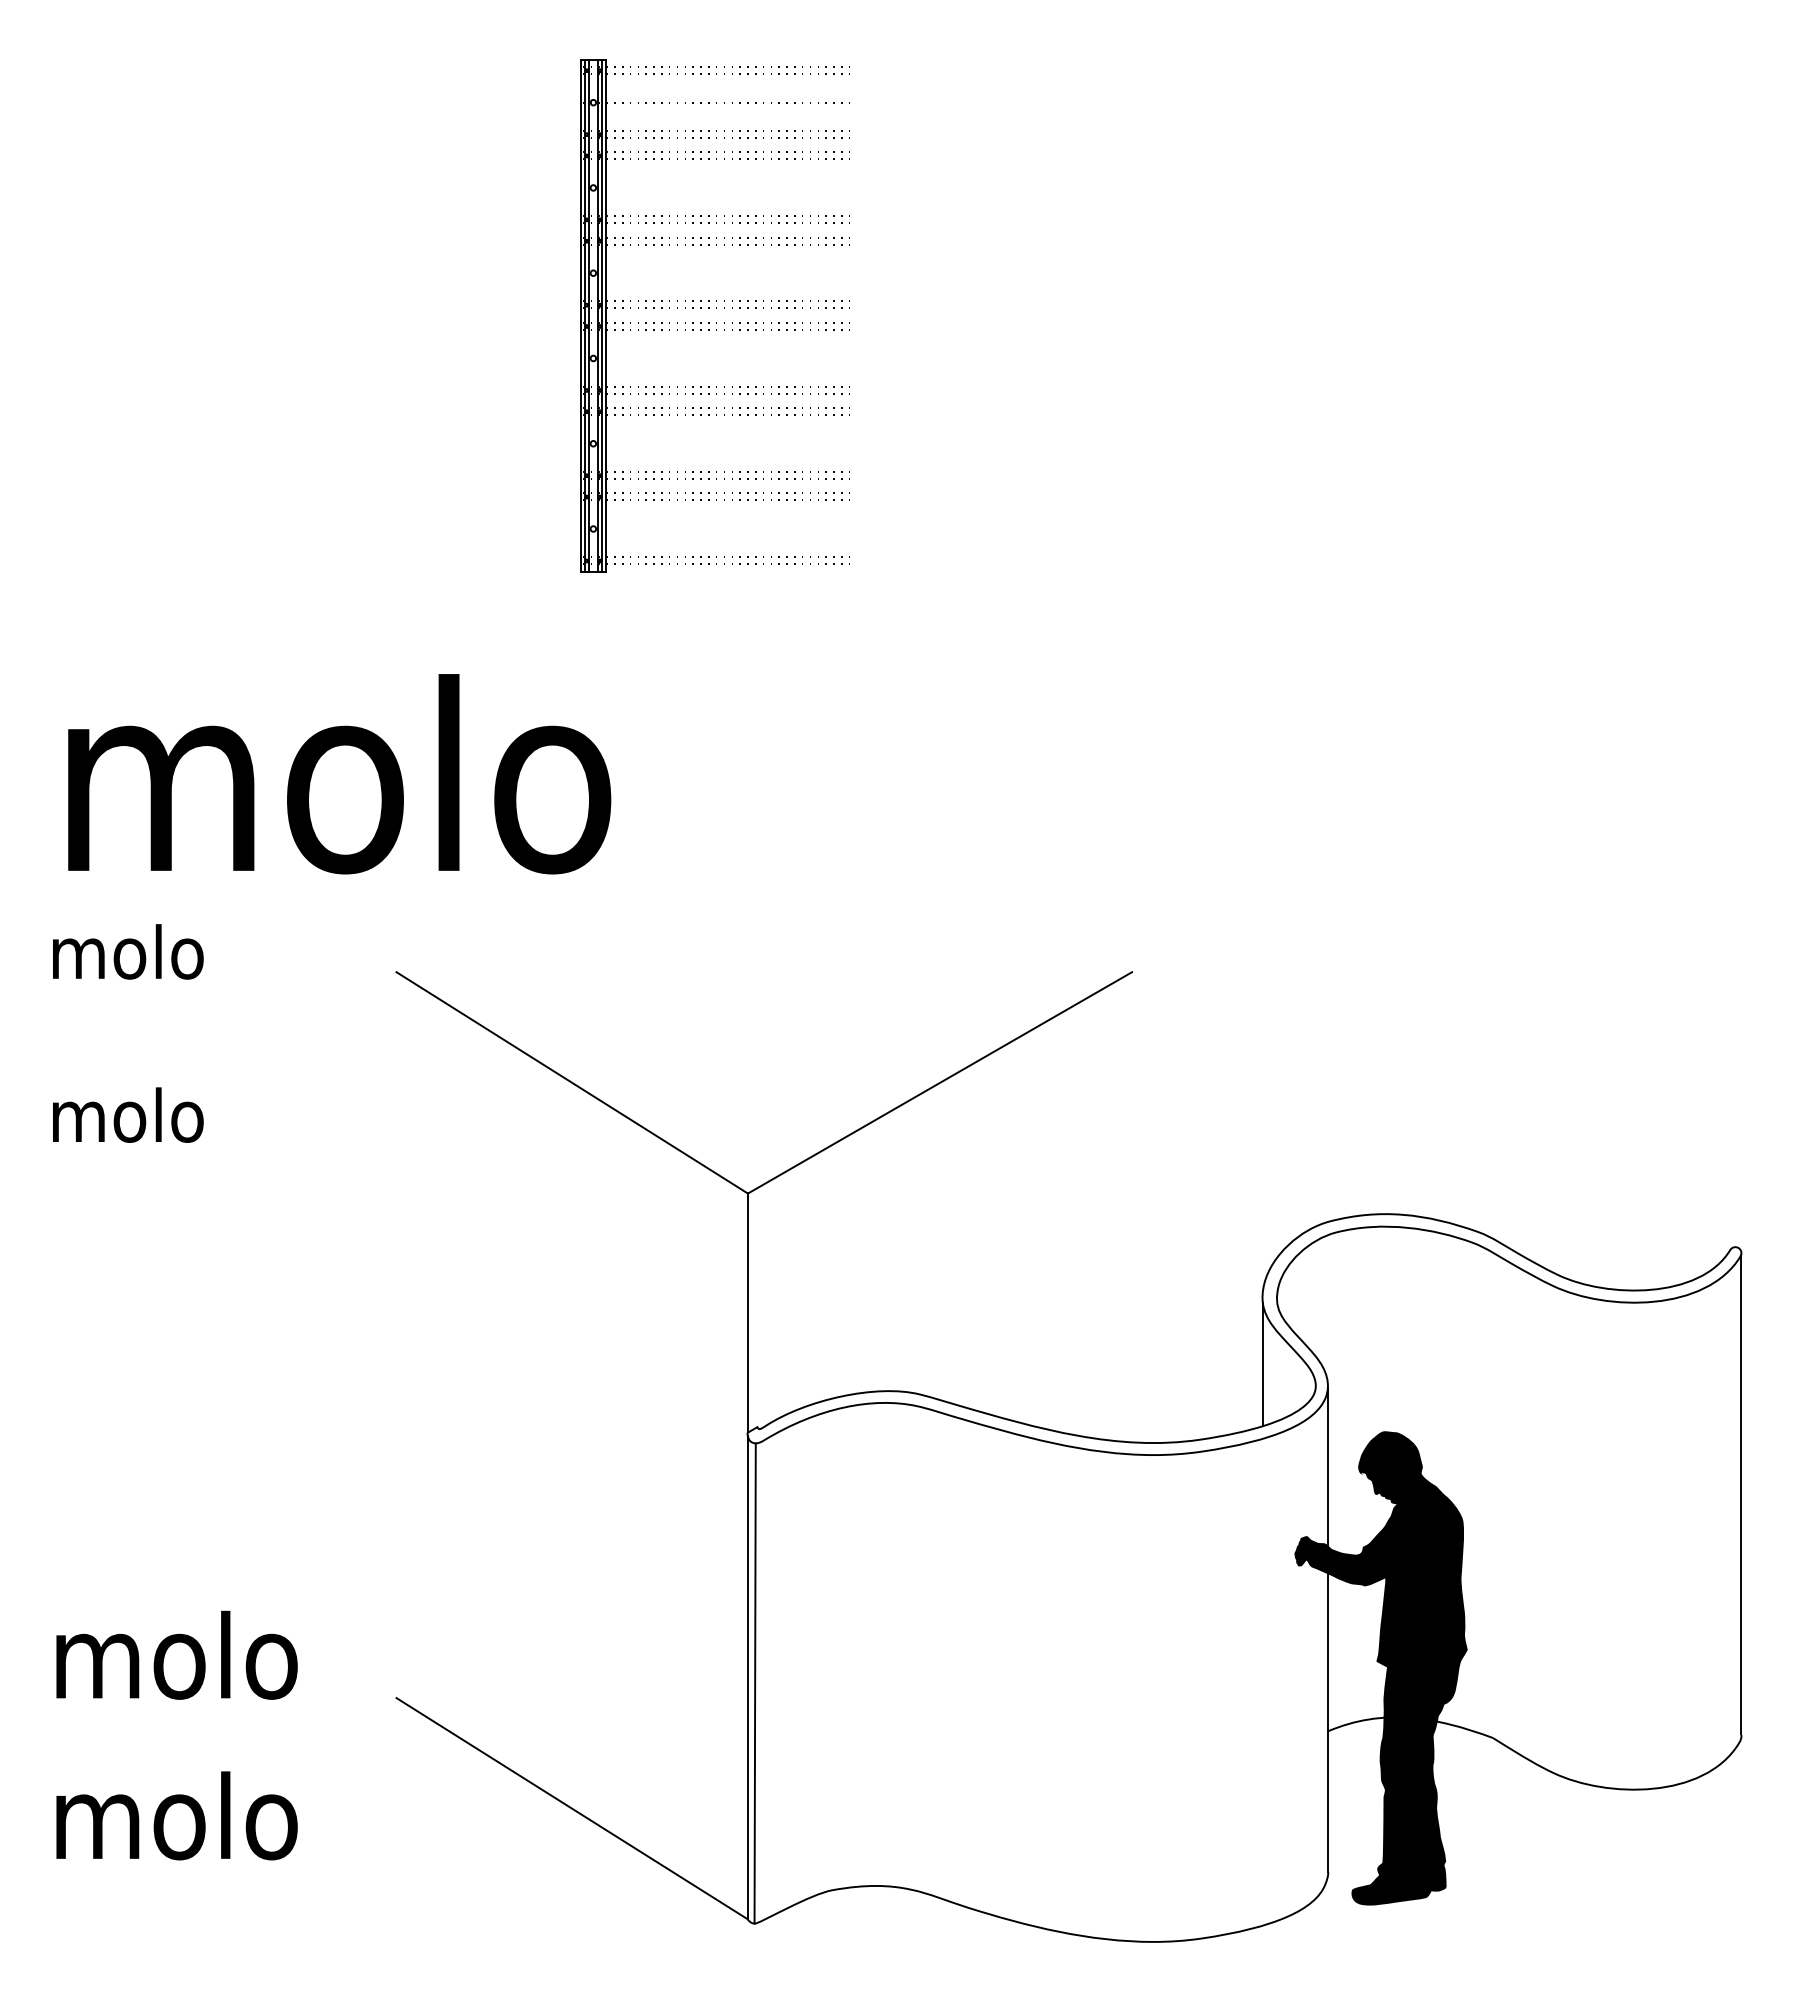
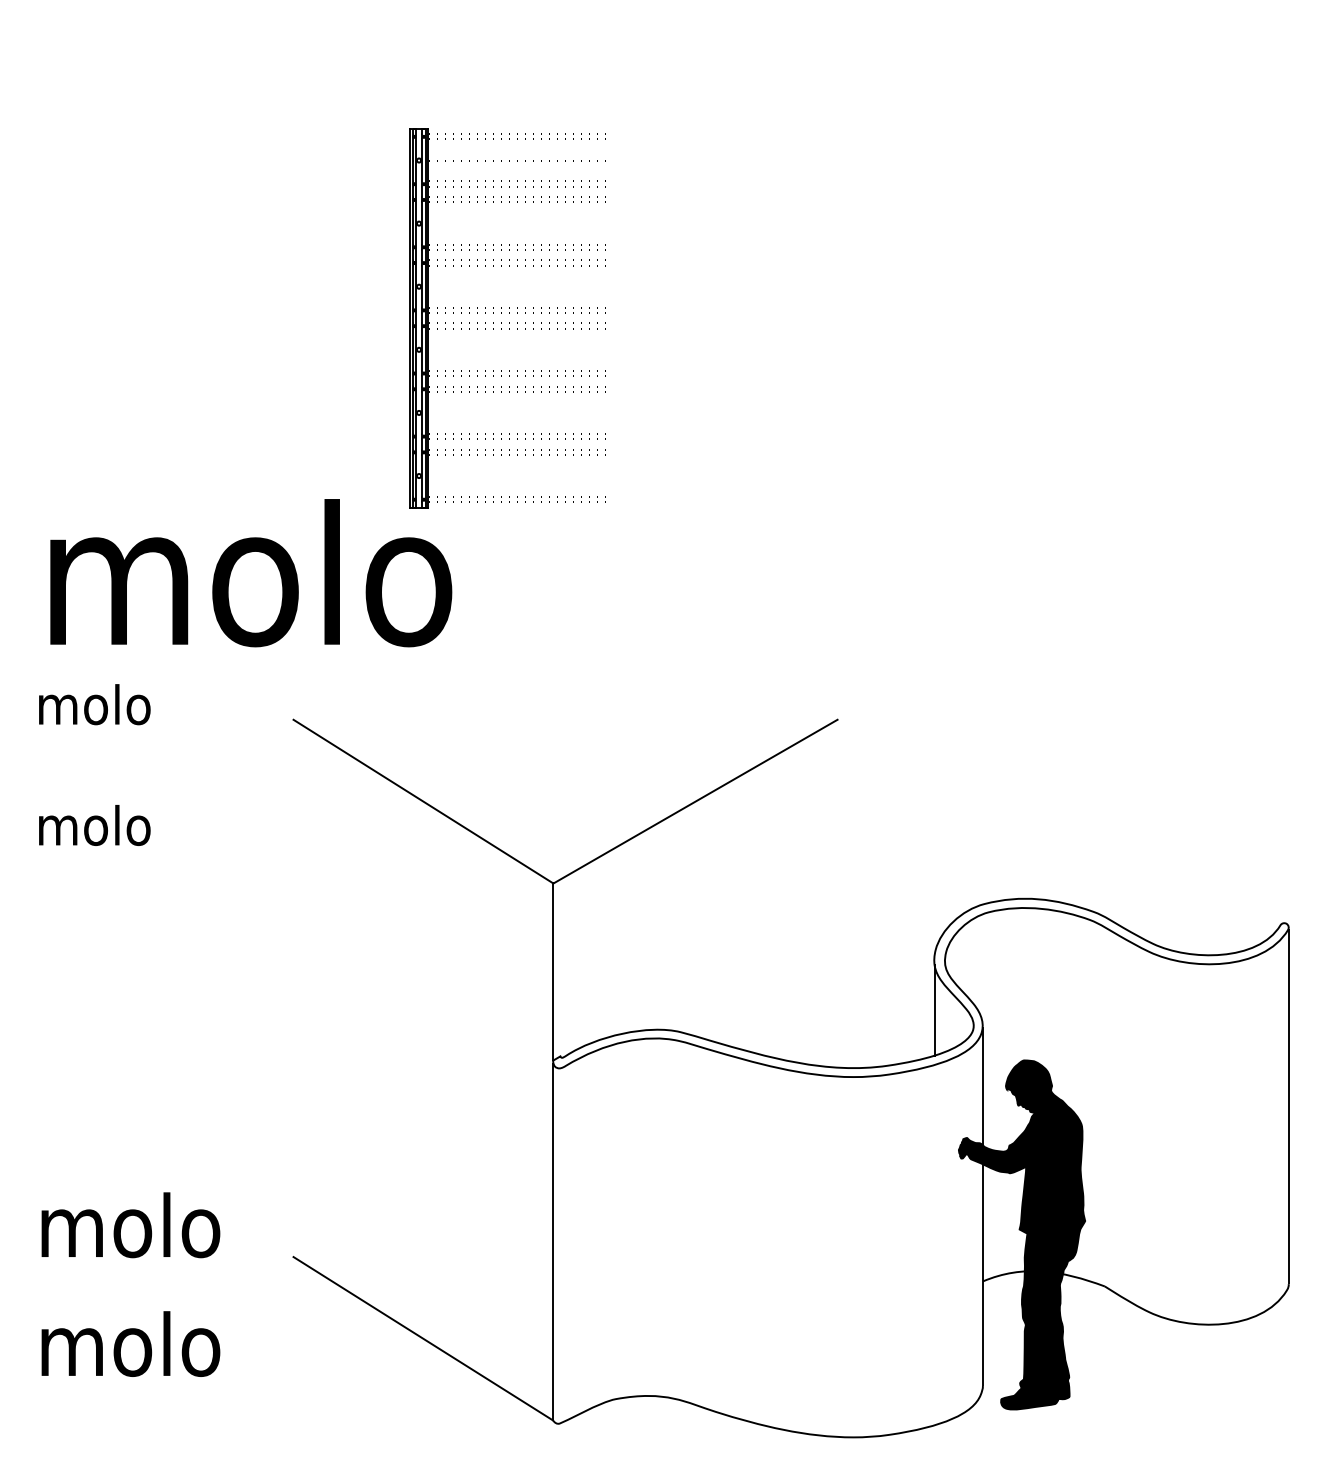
part: (716, 308) -> (510, 312), moved
line: (754, 1683) -> (558, 1246), removed

